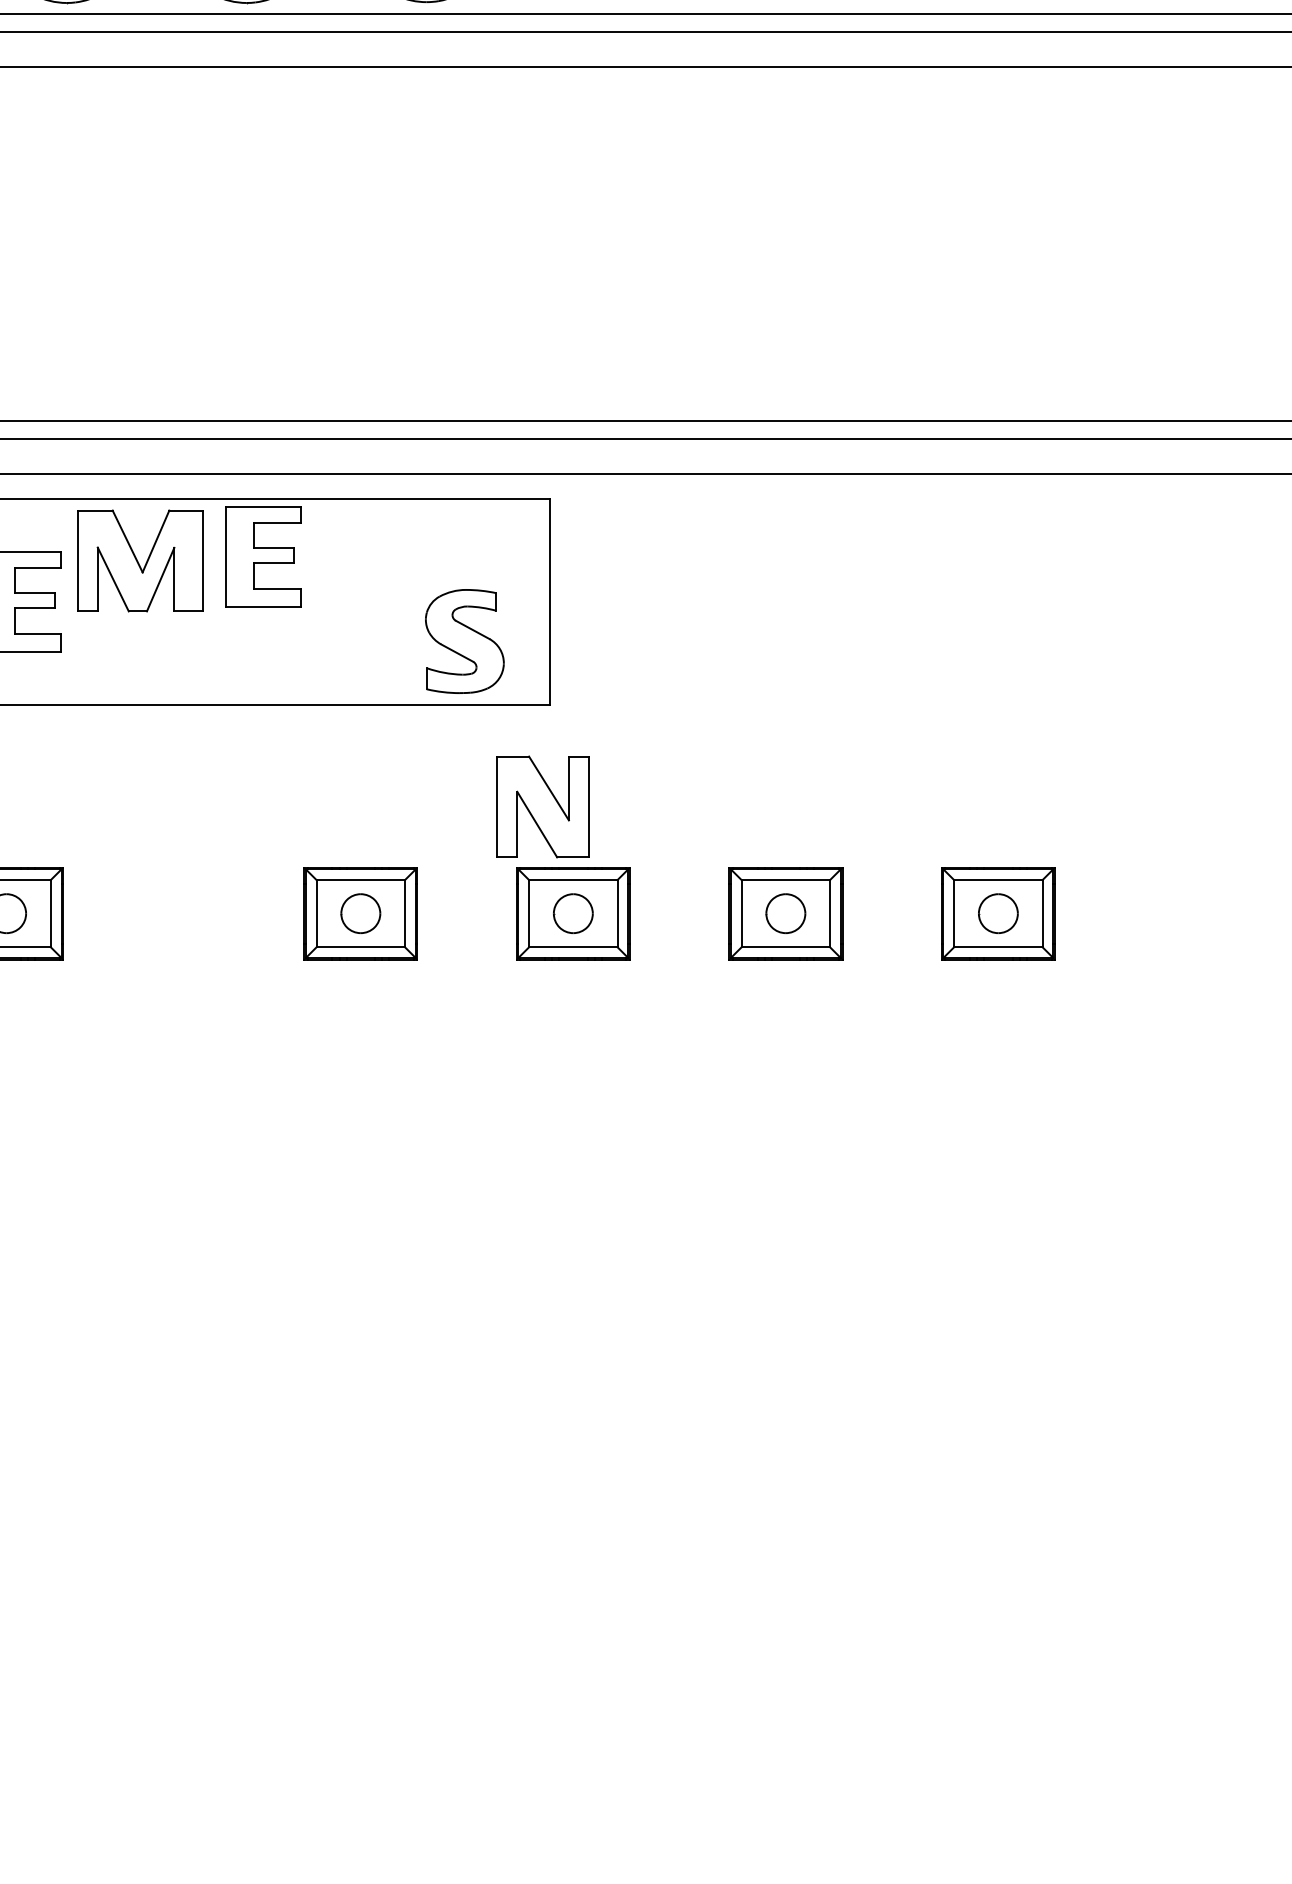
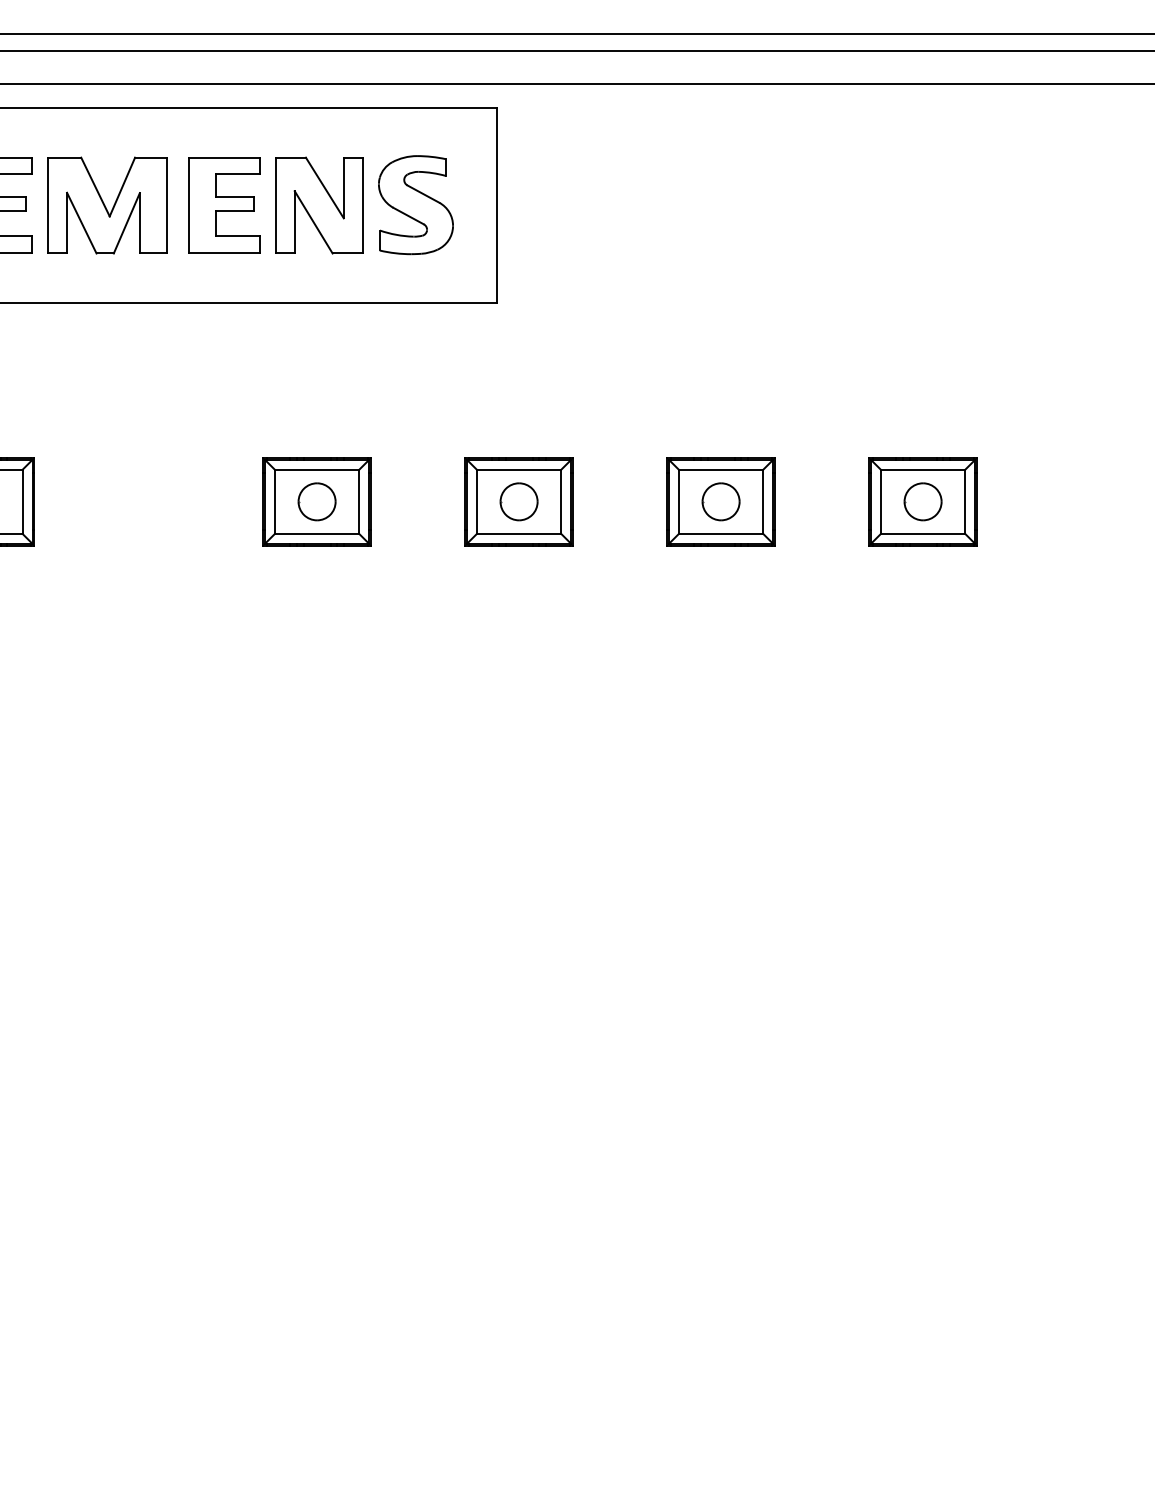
part: (263, 556) -> (224, 205), moved
part: (140, 560) -> (107, 205), moved
part: (464, 641) -> (415, 205), moved
part: (542, 806) -> (318, 205), moved

